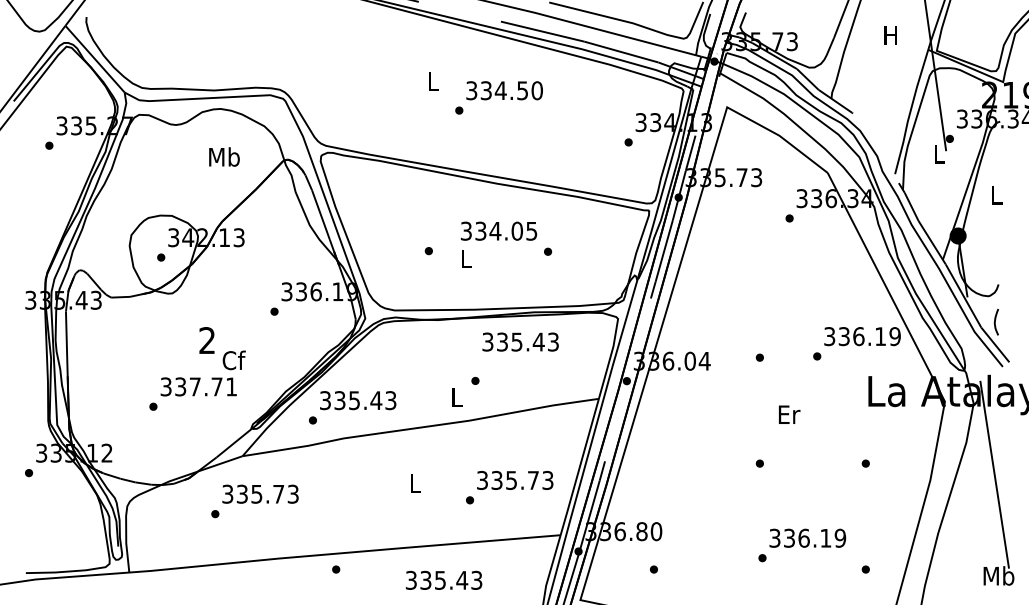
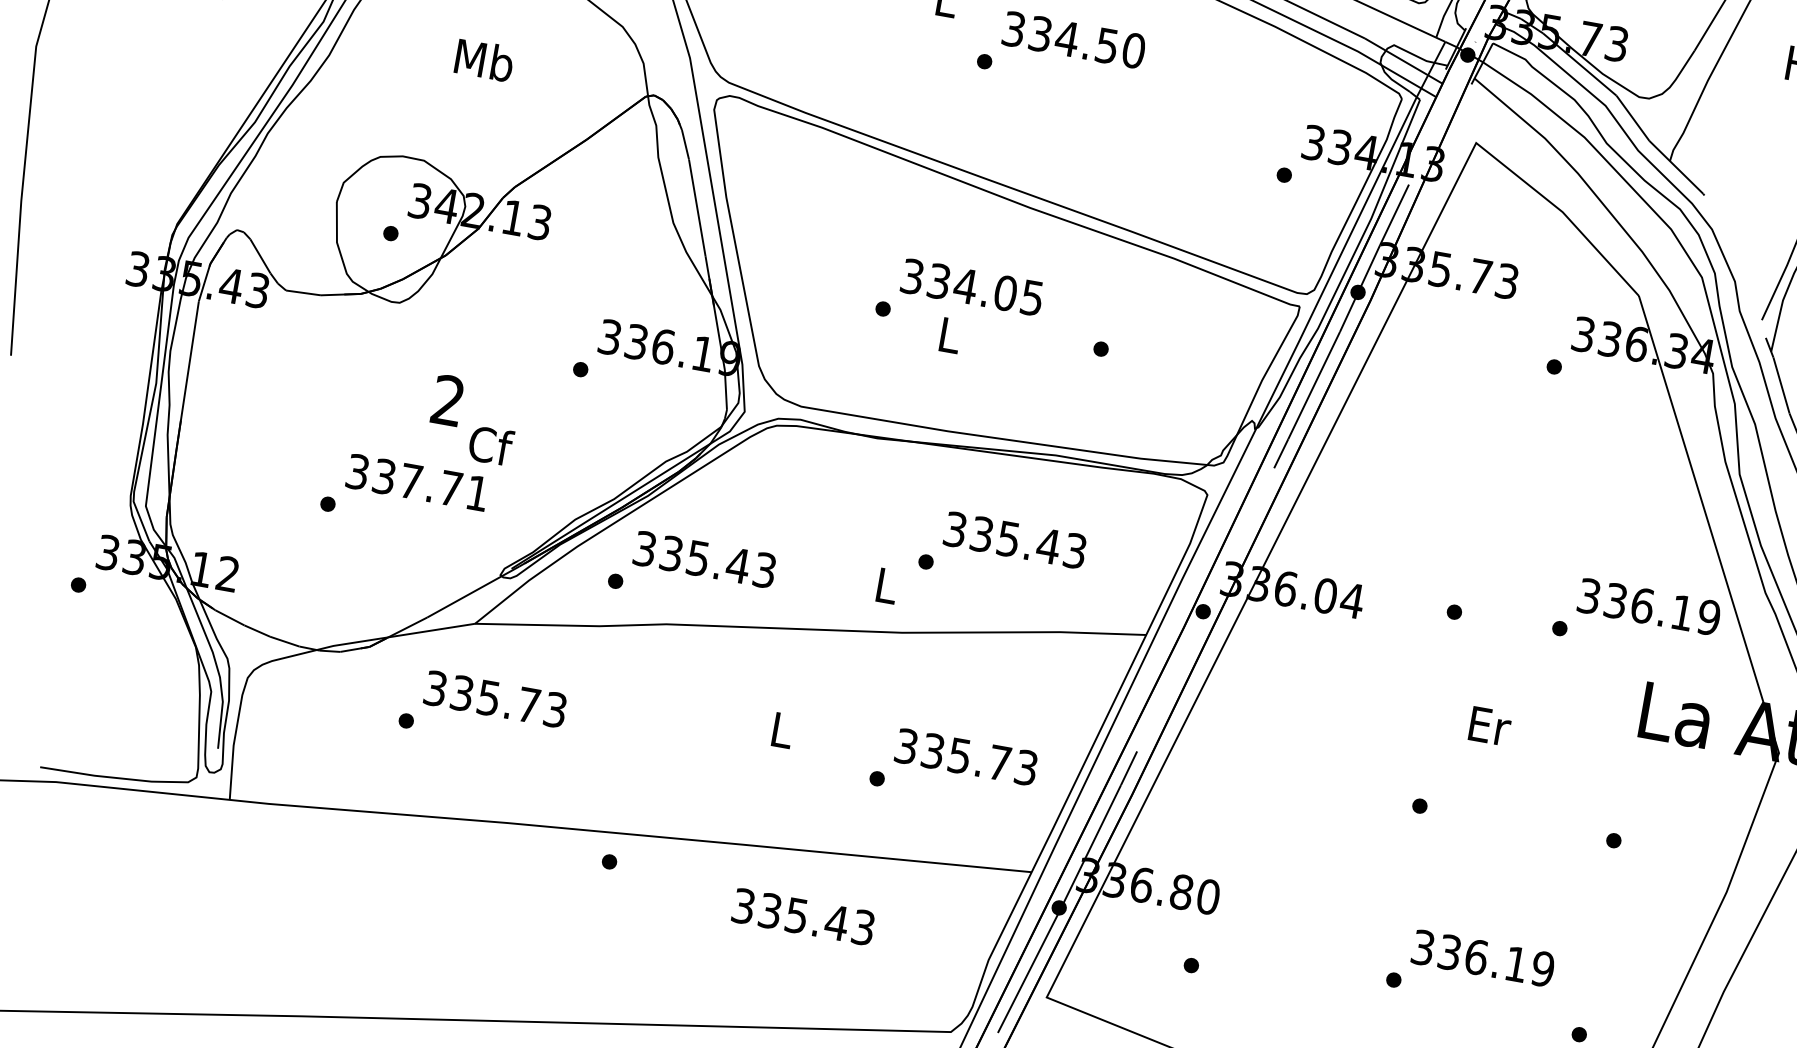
text: (224, 156) -> (484, 59), moved
text: (499, 230) -> (973, 286), moved
text: (520, 341) -> (1015, 539), moved

